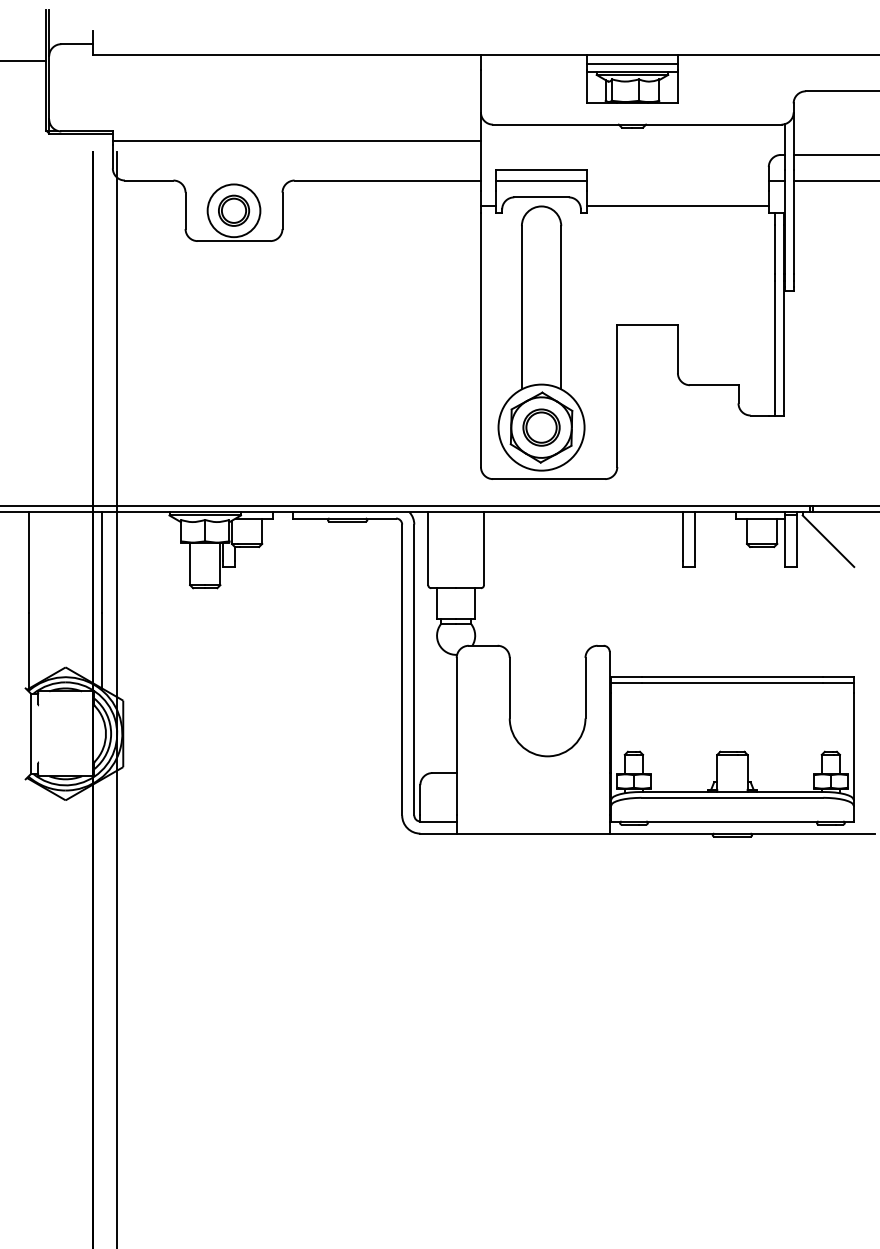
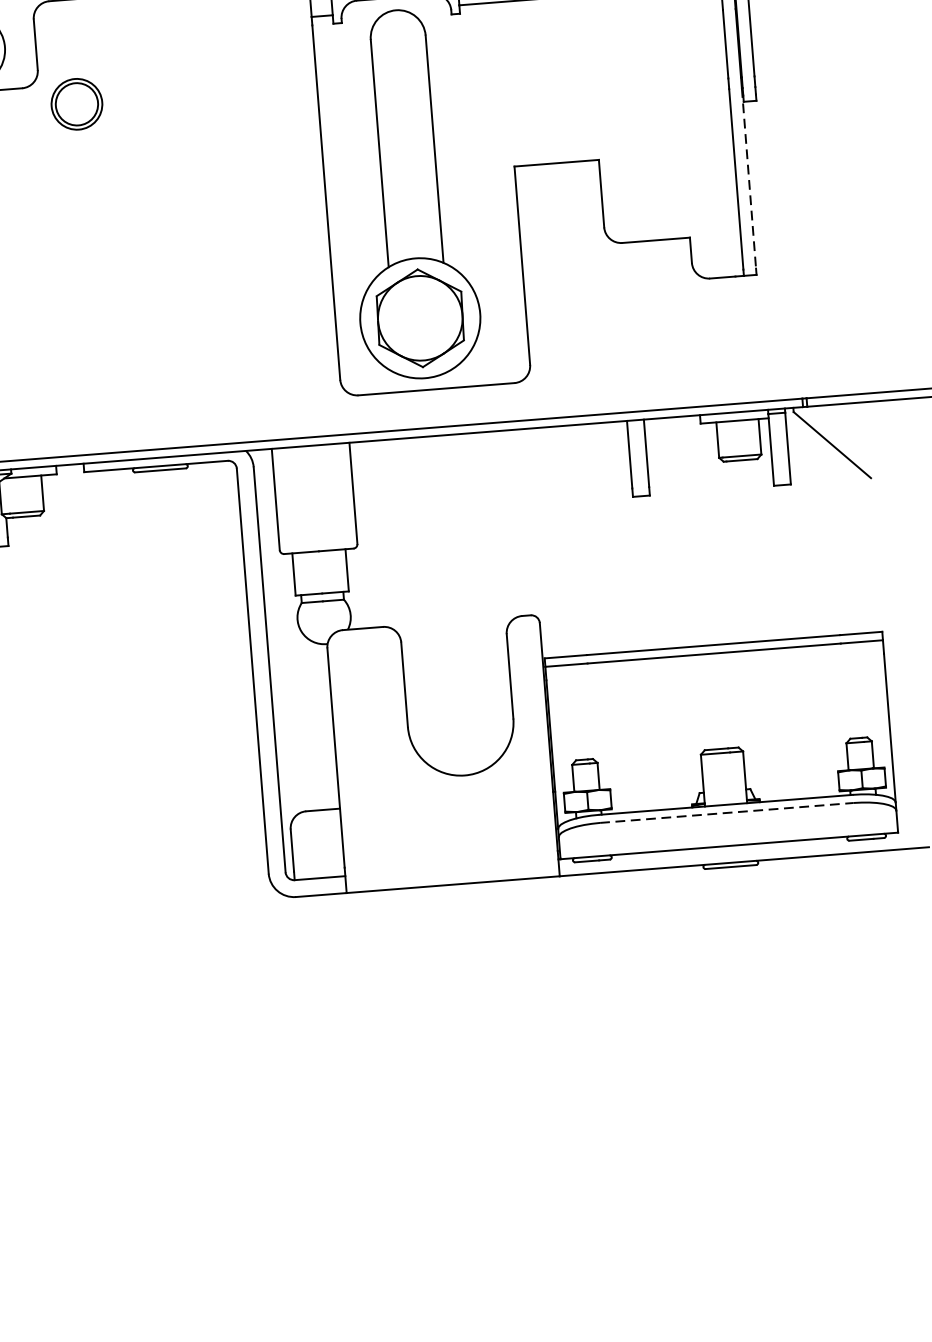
line: (783, 346) -> (748, 178), solid -> dashed
part: (541, 427) -> (76, 104), moved
line: (732, 797) -> (726, 812), solid -> dashed

